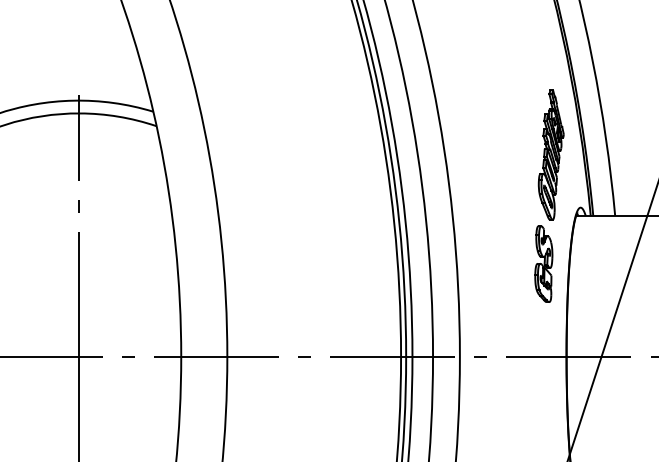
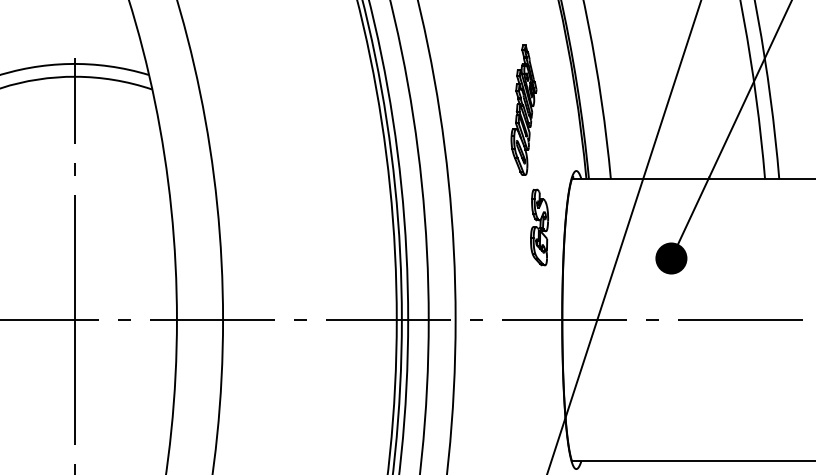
part: (550, 154) -> (523, 109), moved

